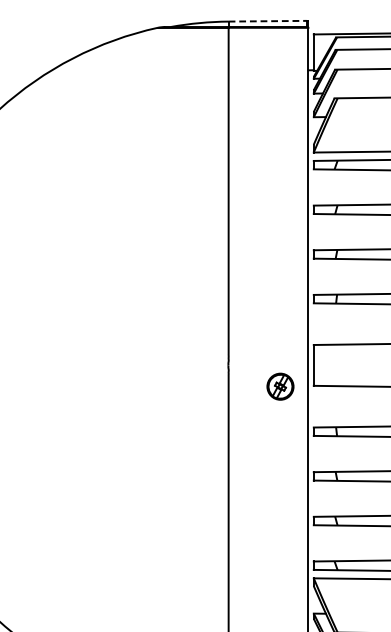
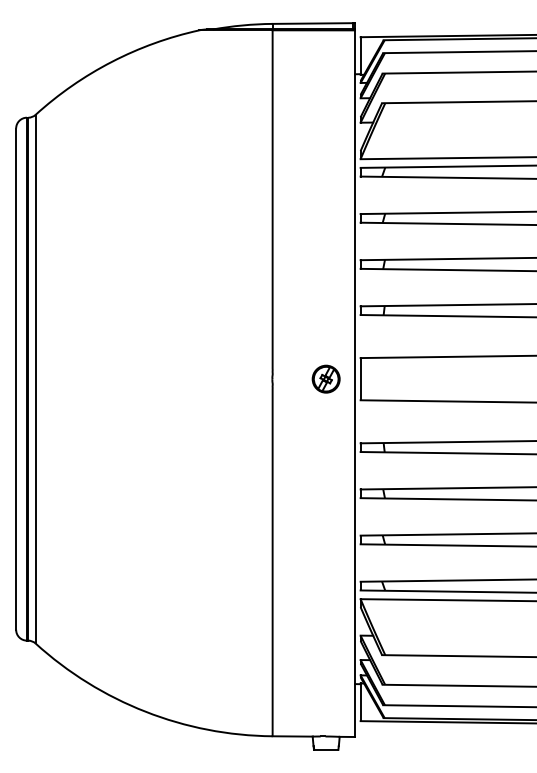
line: (268, 21) -> (313, 23), dashed -> solid
part: (279, 386) -> (325, 378), moved

